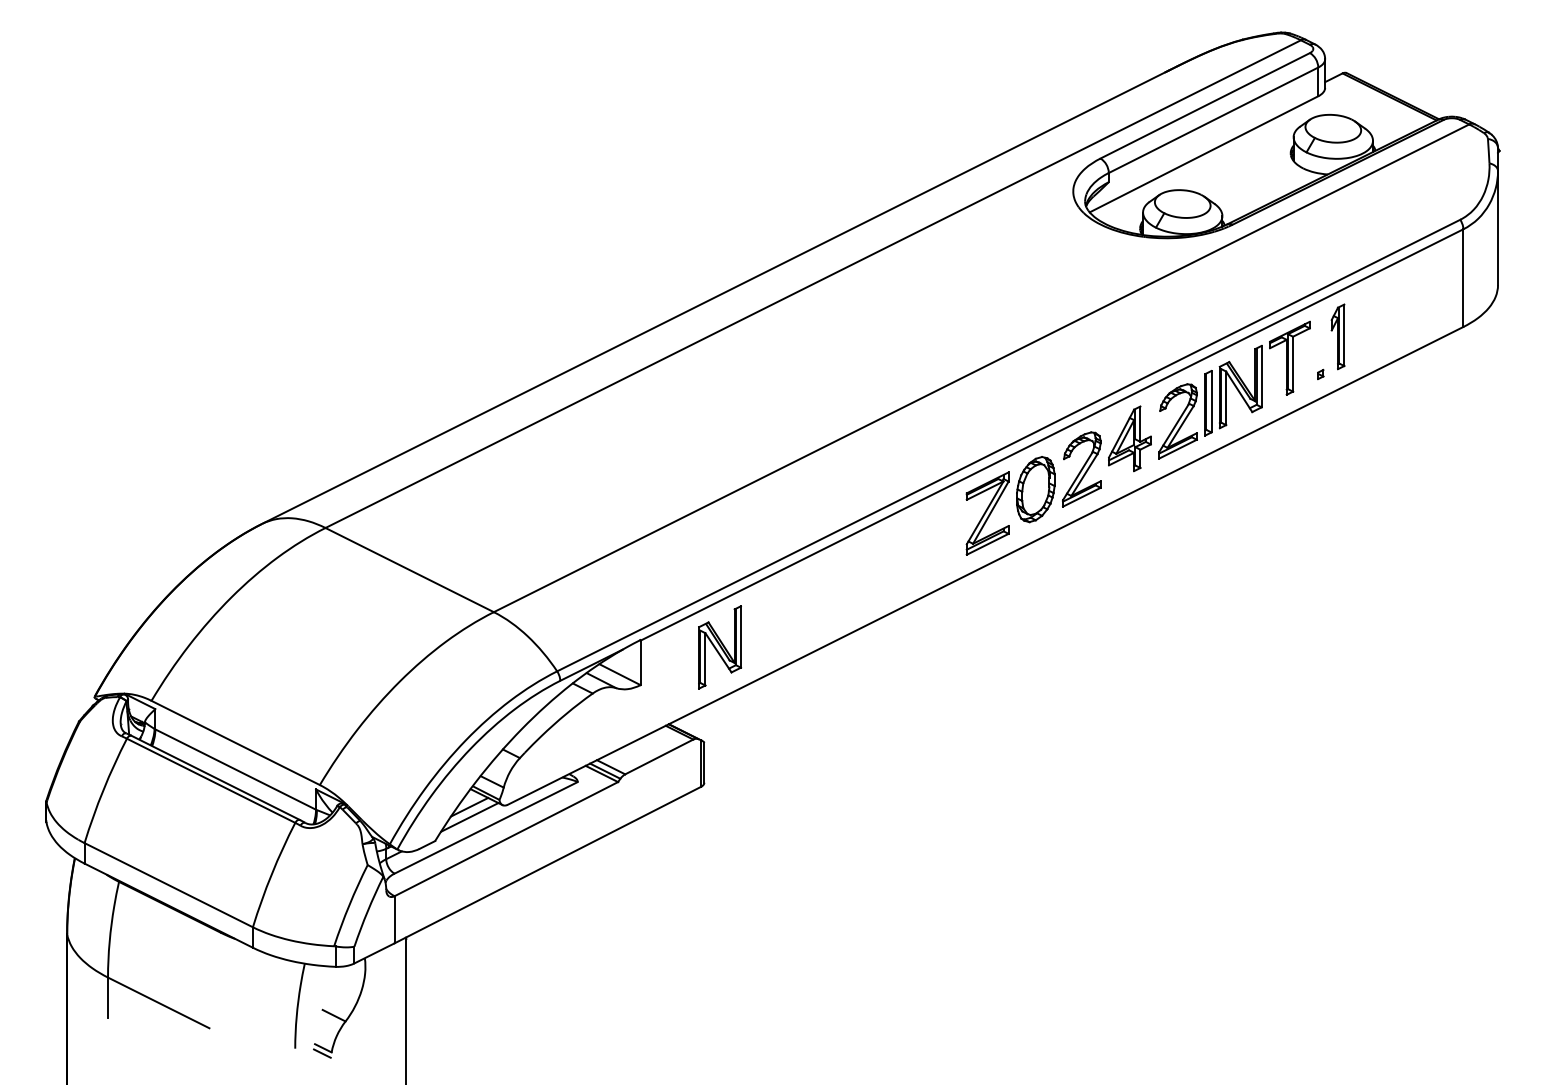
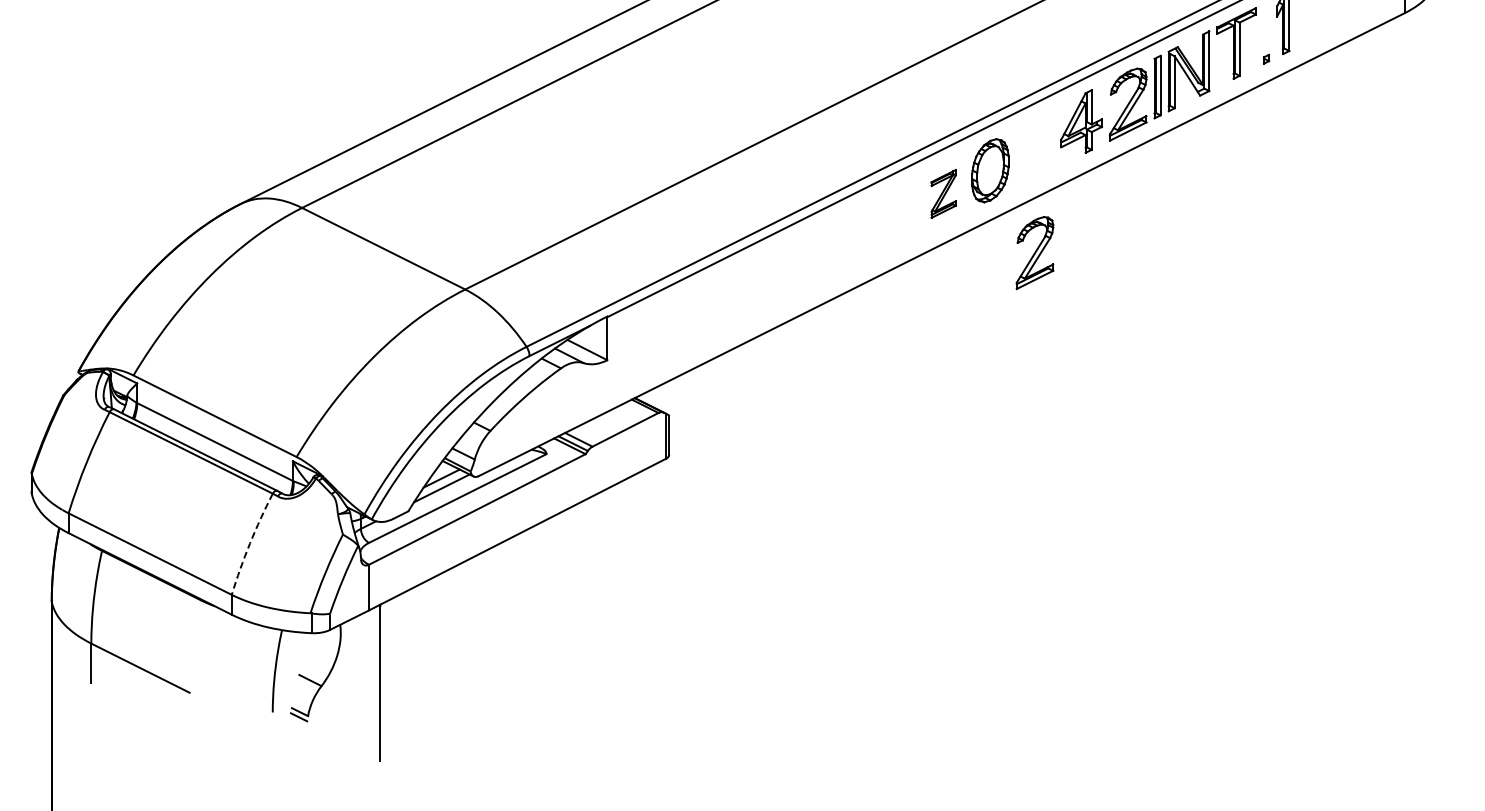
part: (1081, 469) -> (1034, 253), moved
part: (987, 513) -> (943, 193), size x0.6
part: (720, 647) -> (684, 323), removed
arc: (271, 874) -> (249, 543), solid -> dashed

